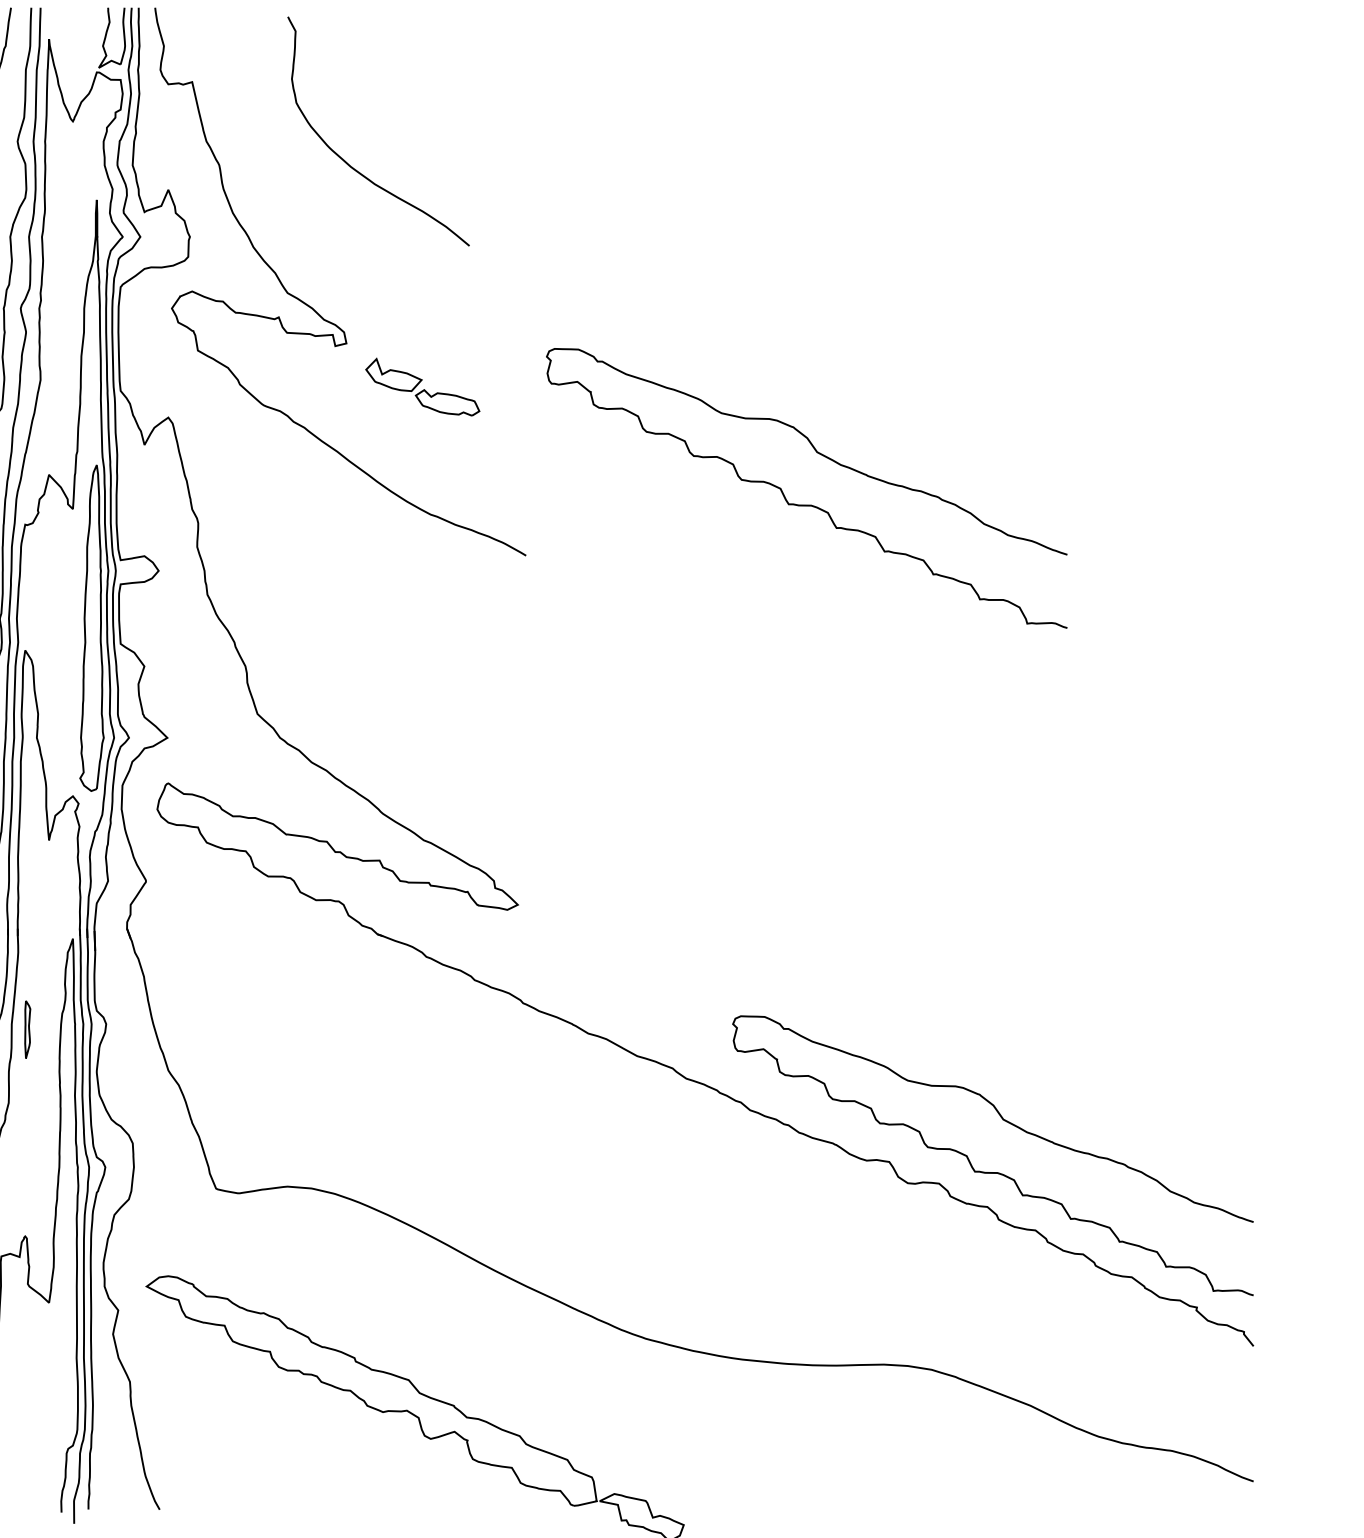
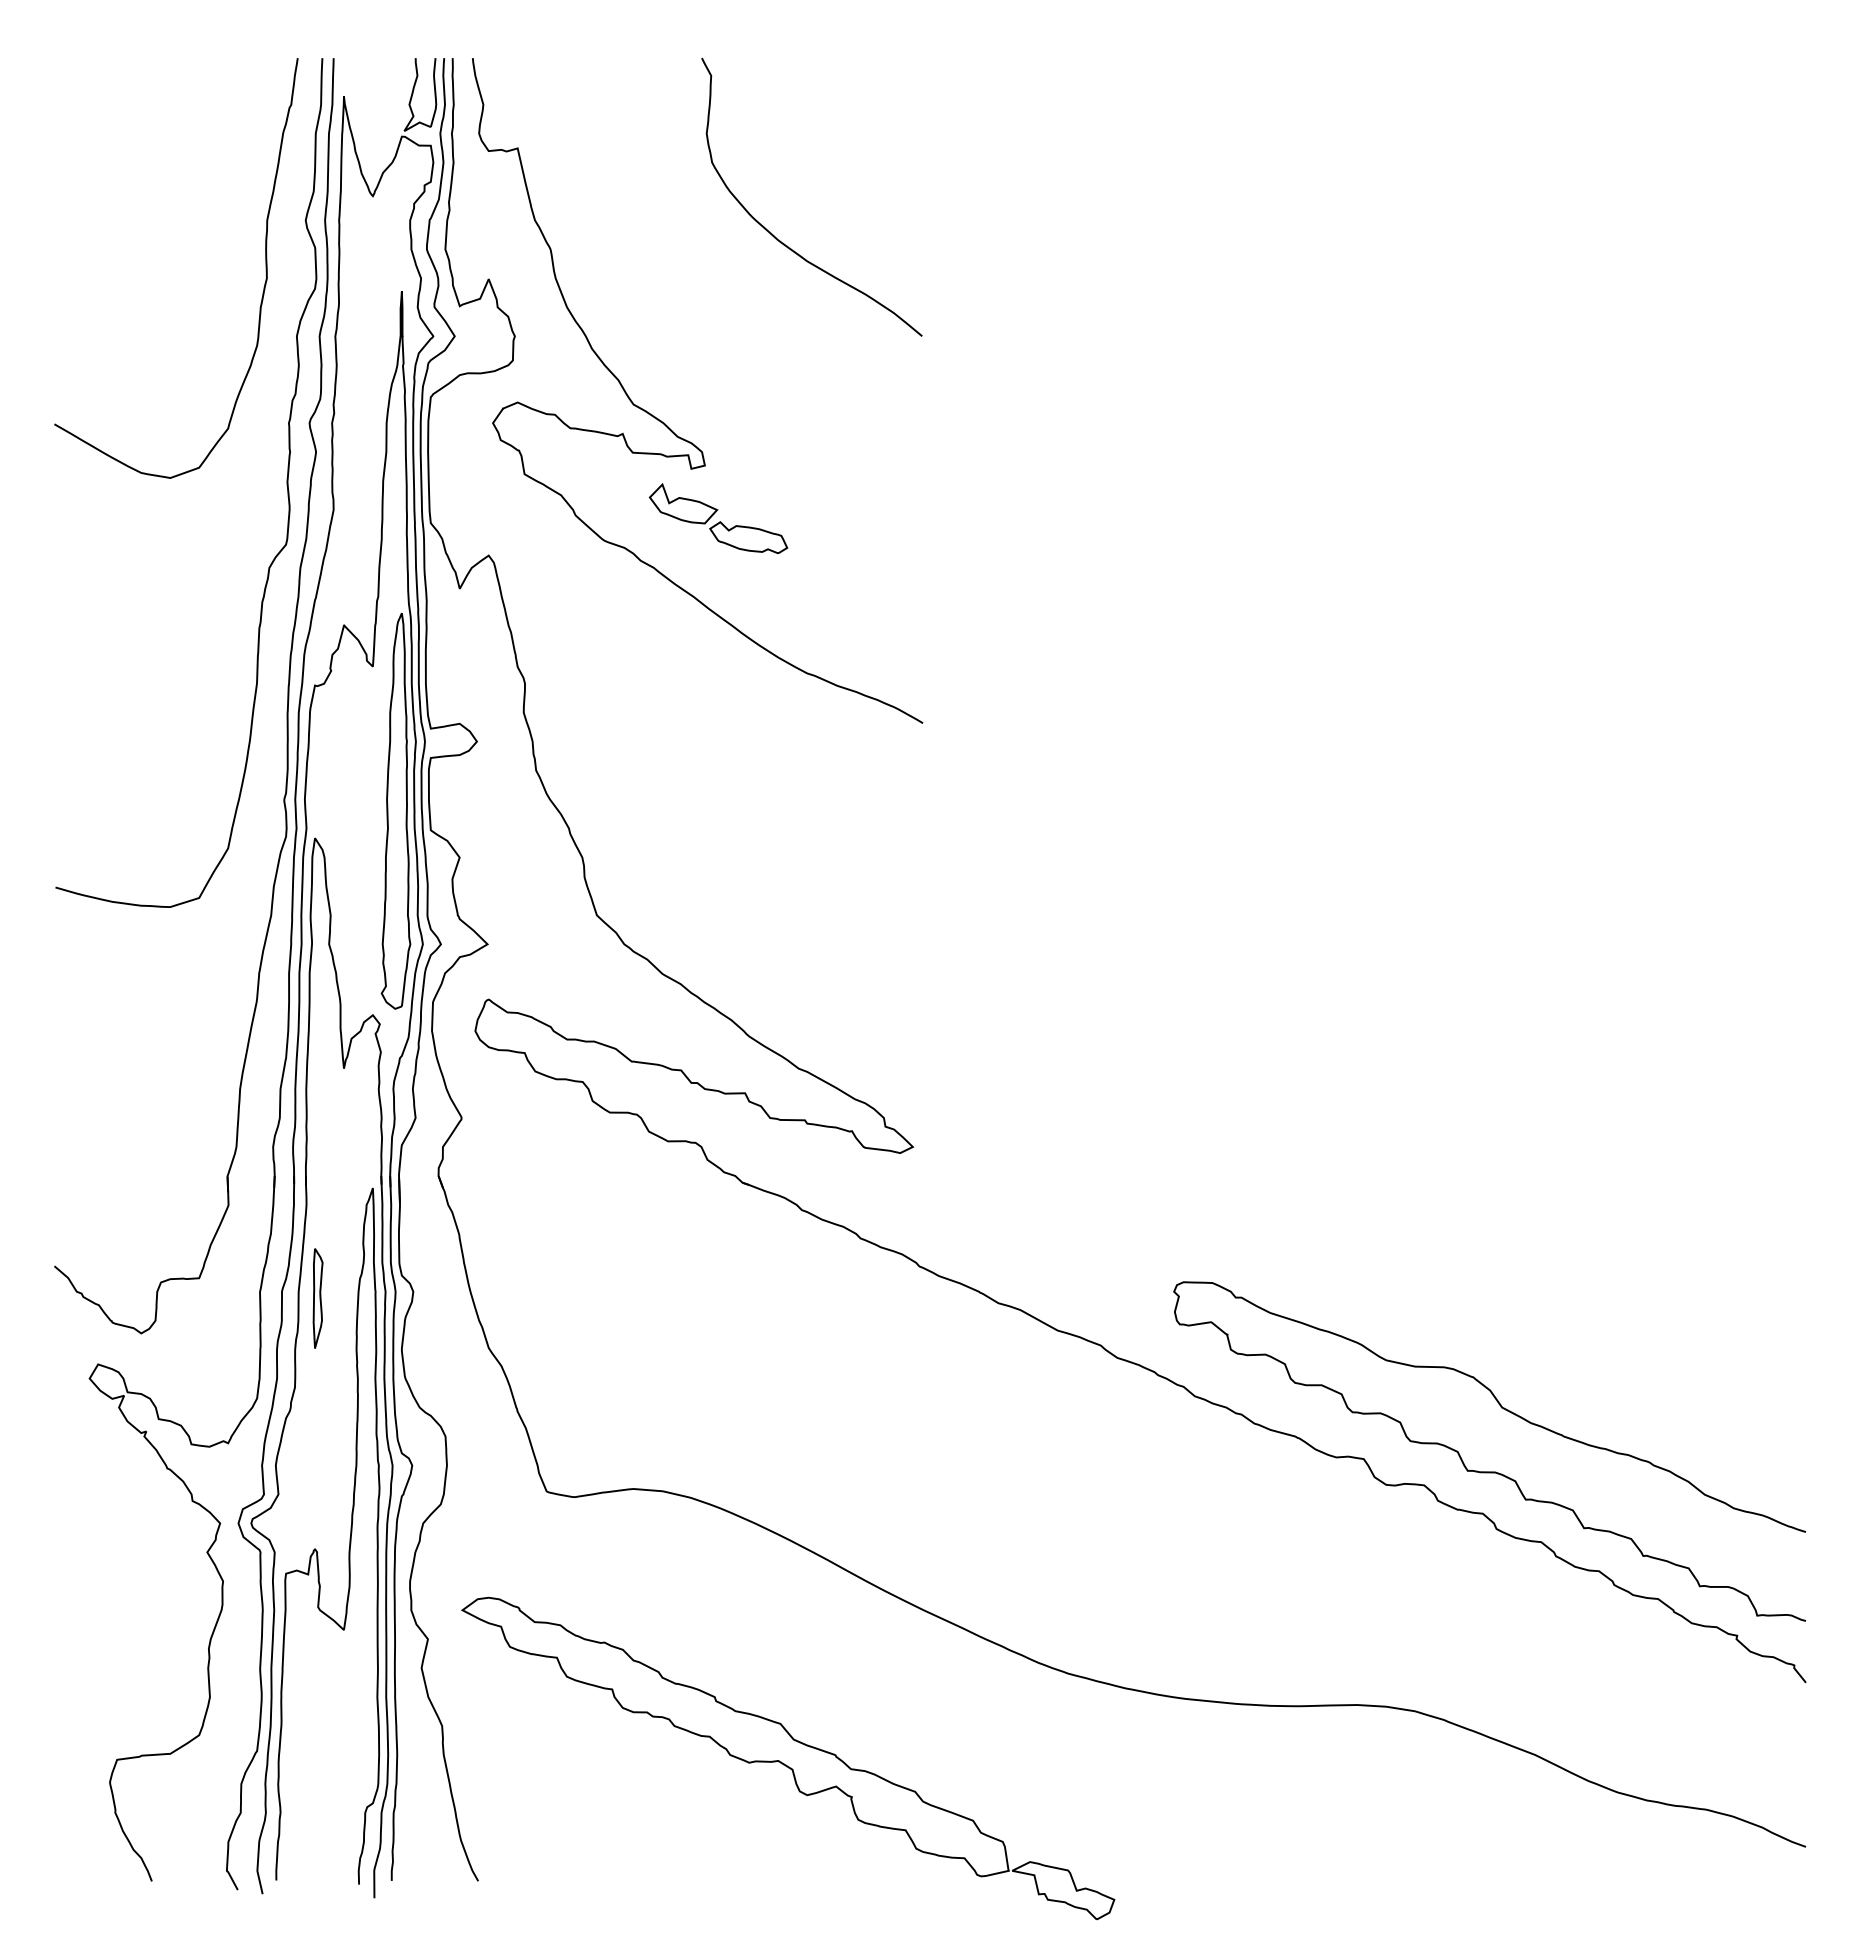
curve: (352, 167) -> (780, 240), moved
part: (422, 387) -> (718, 518), moved
curve: (806, 504) -> (1263, 661), removed
part: (27, 1029) -> (317, 1298), size x1.43

